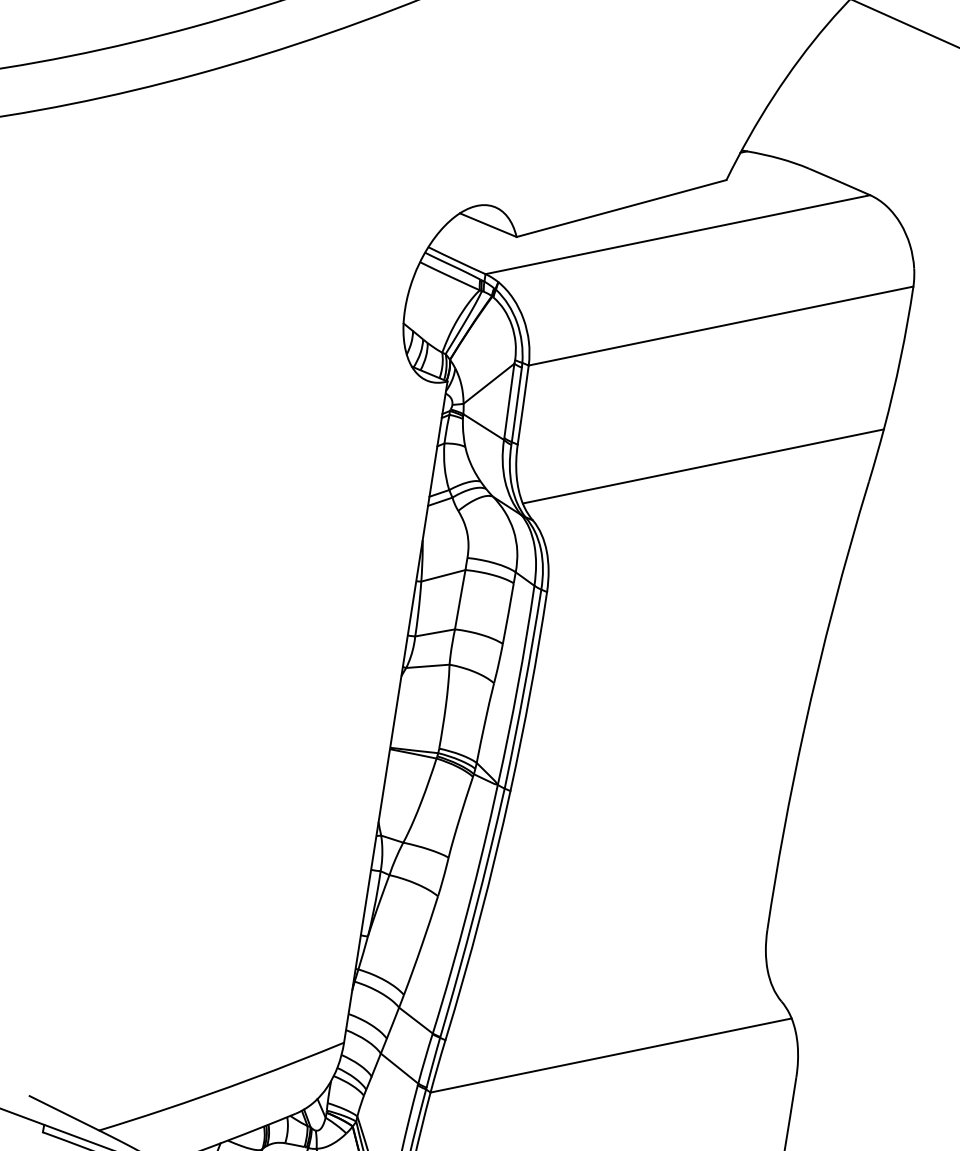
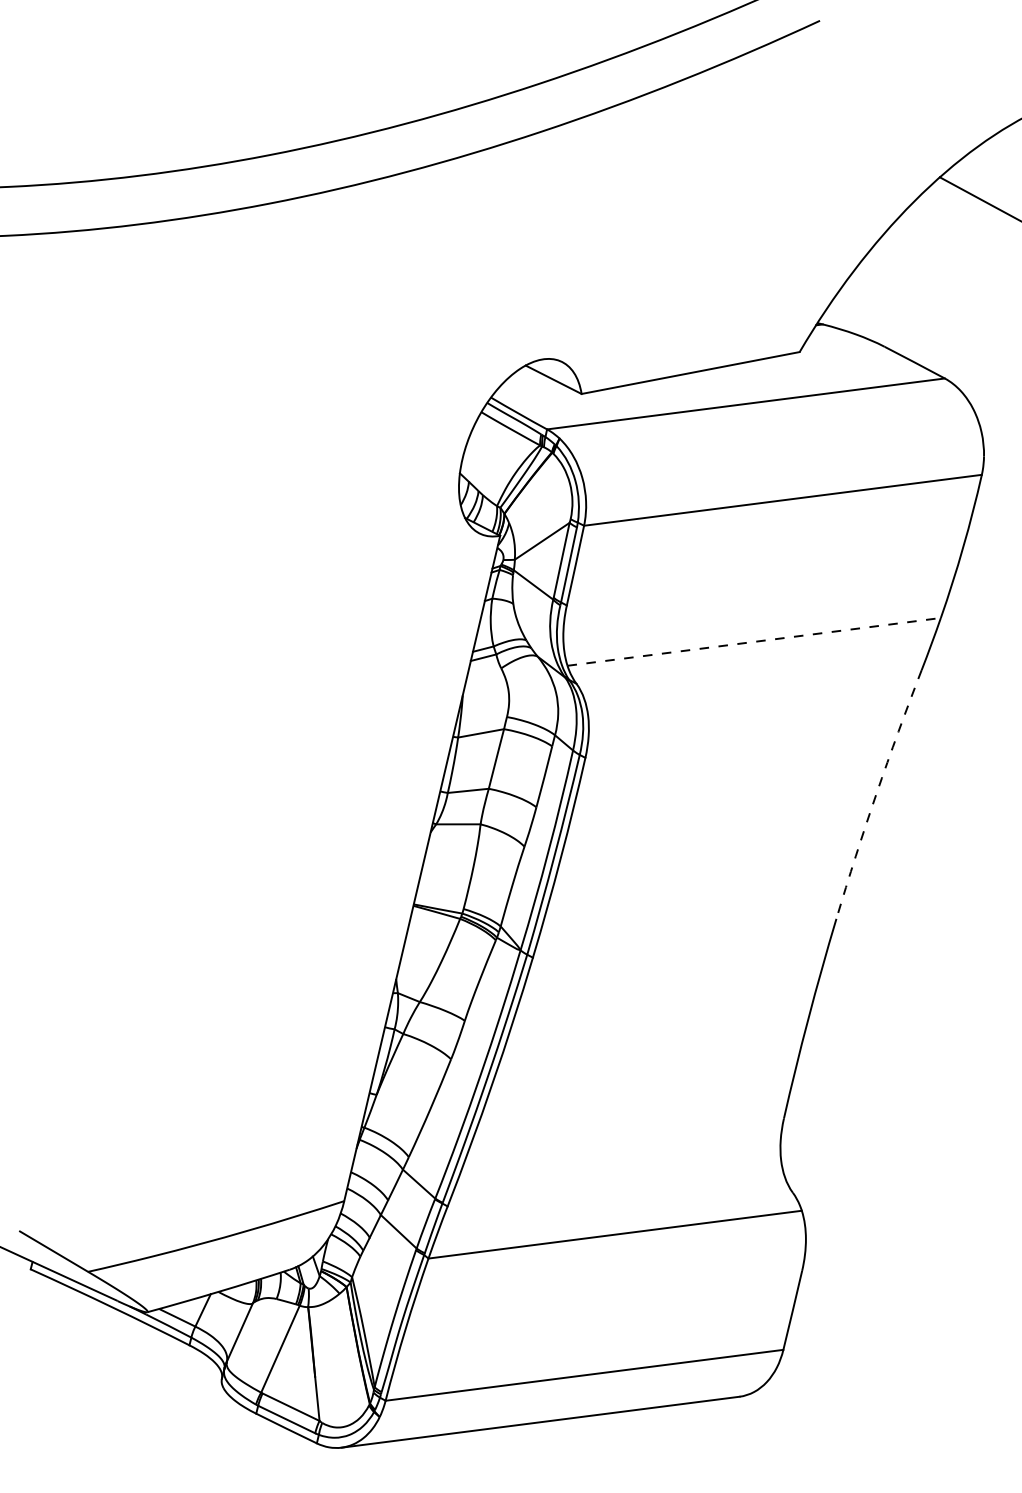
line: (703, 466) -> (754, 641), solid -> dashed
arc: (833, 605) -> (876, 793), solid -> dashed

